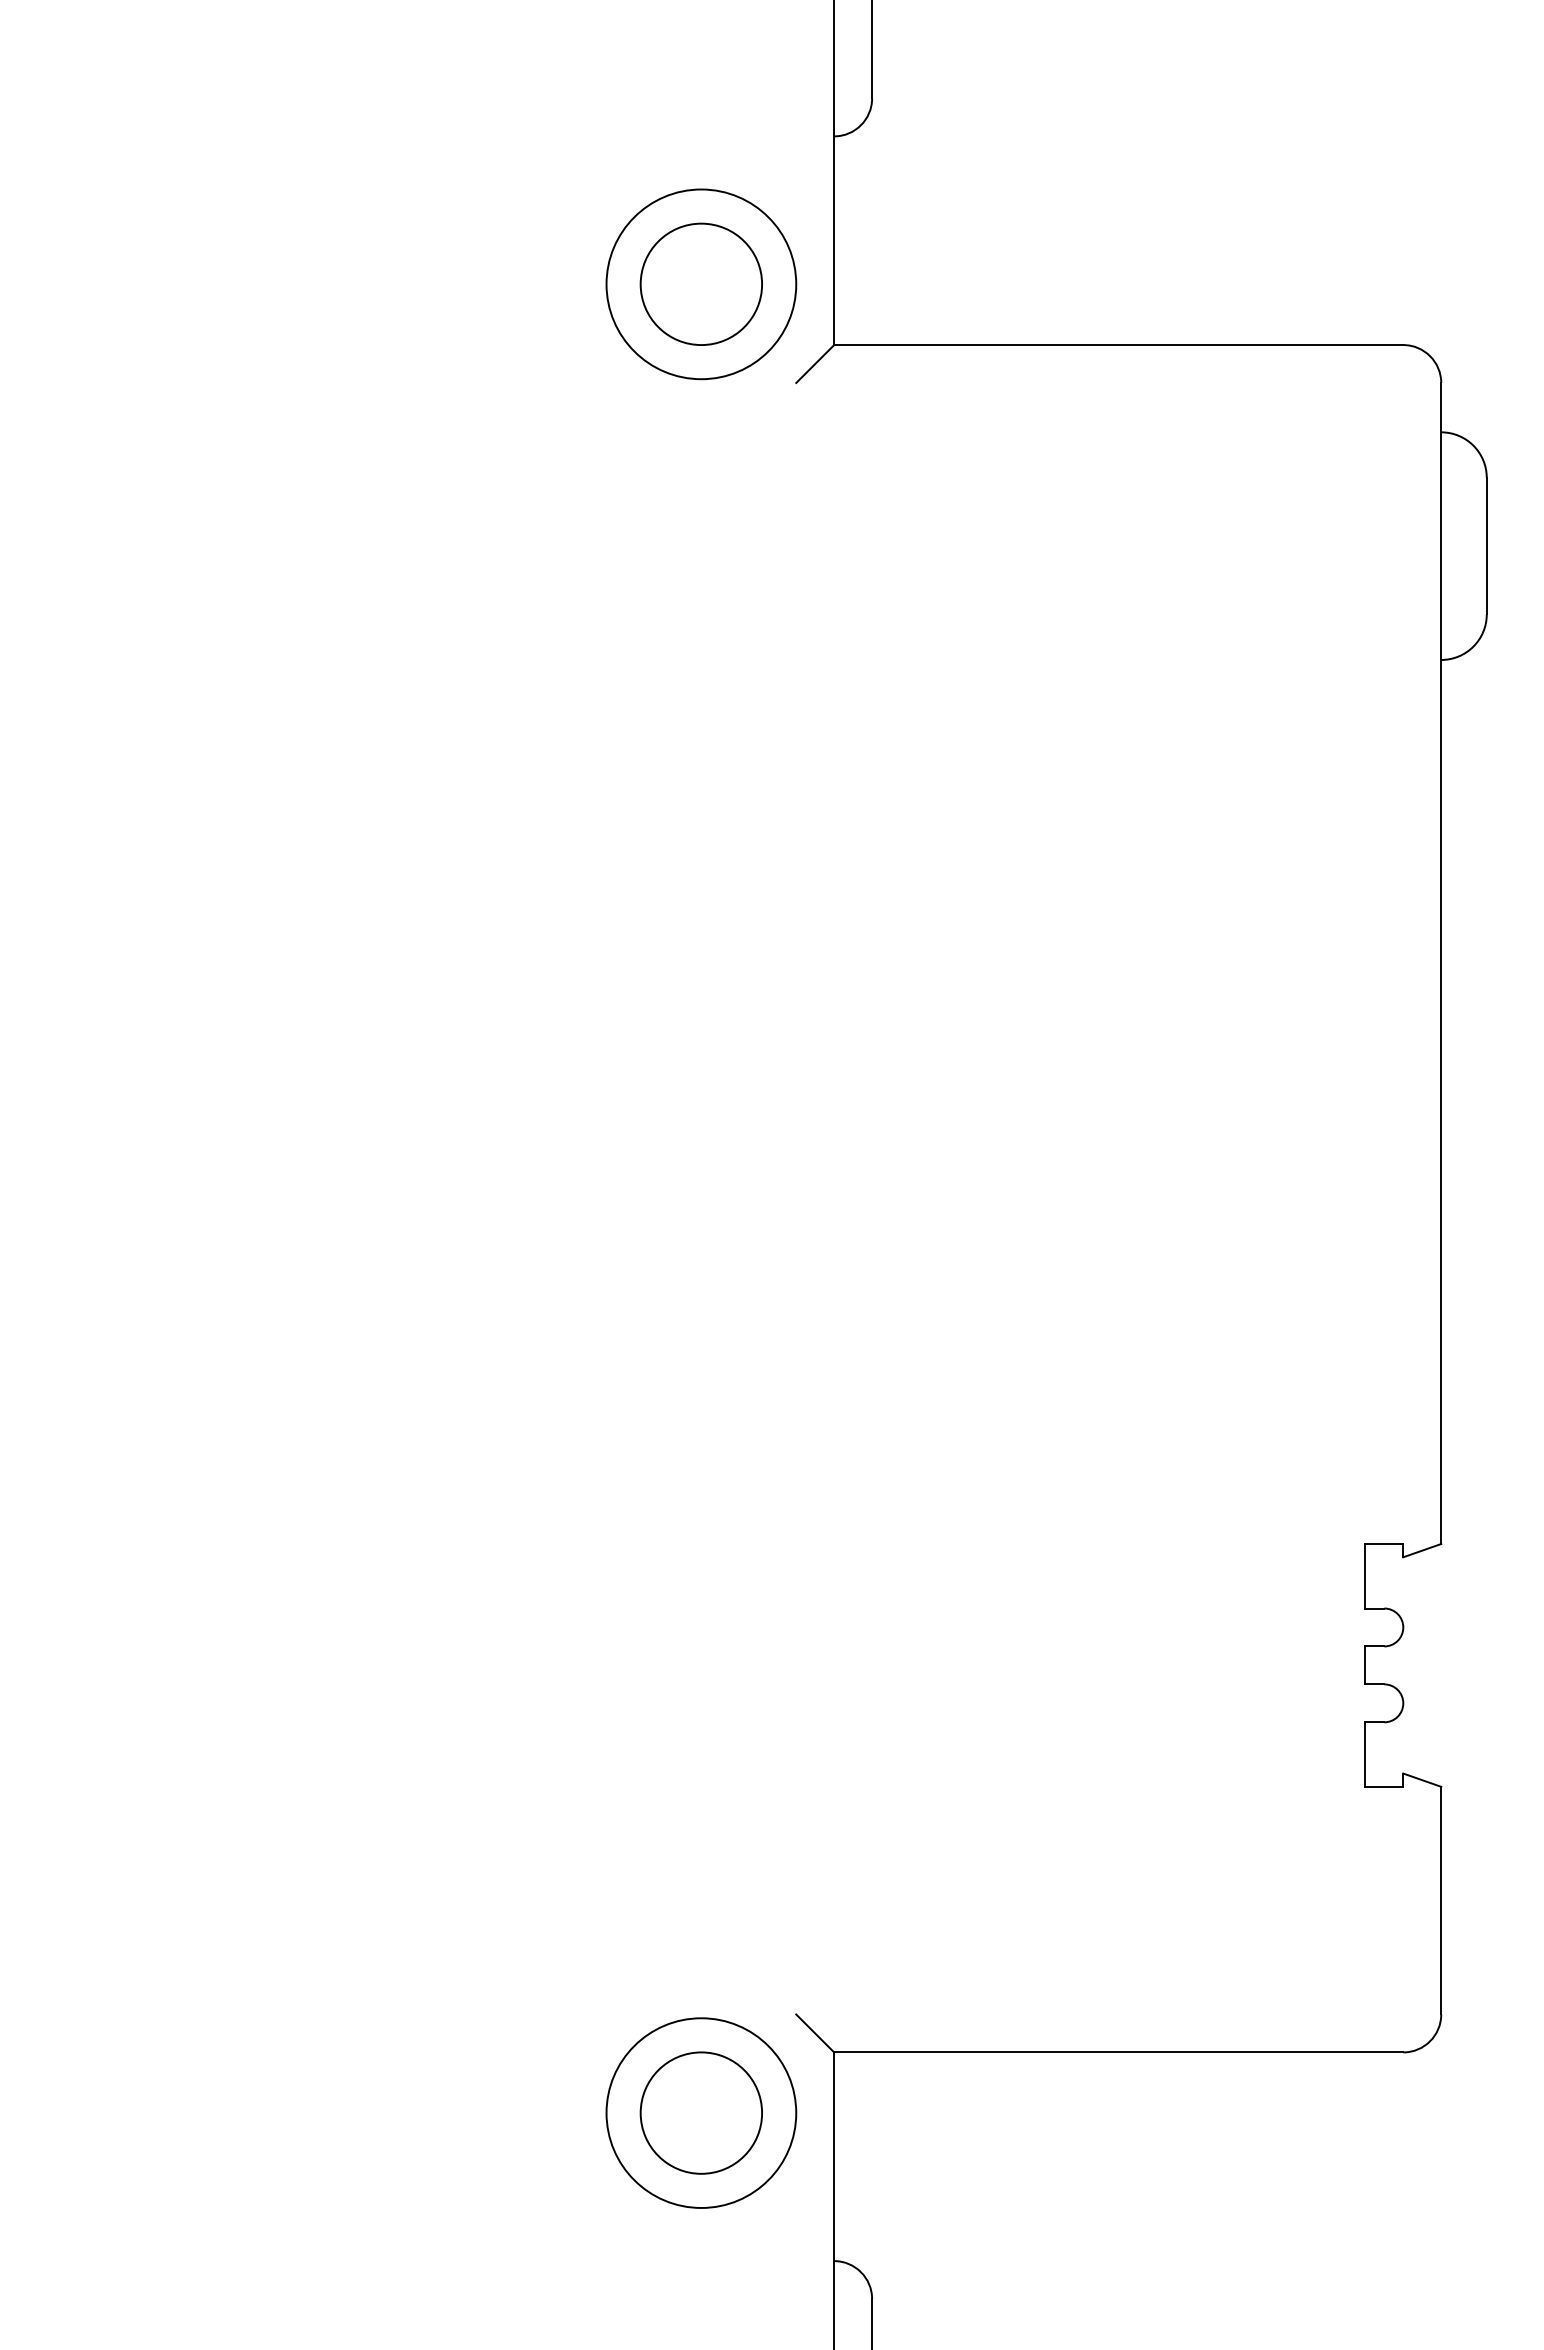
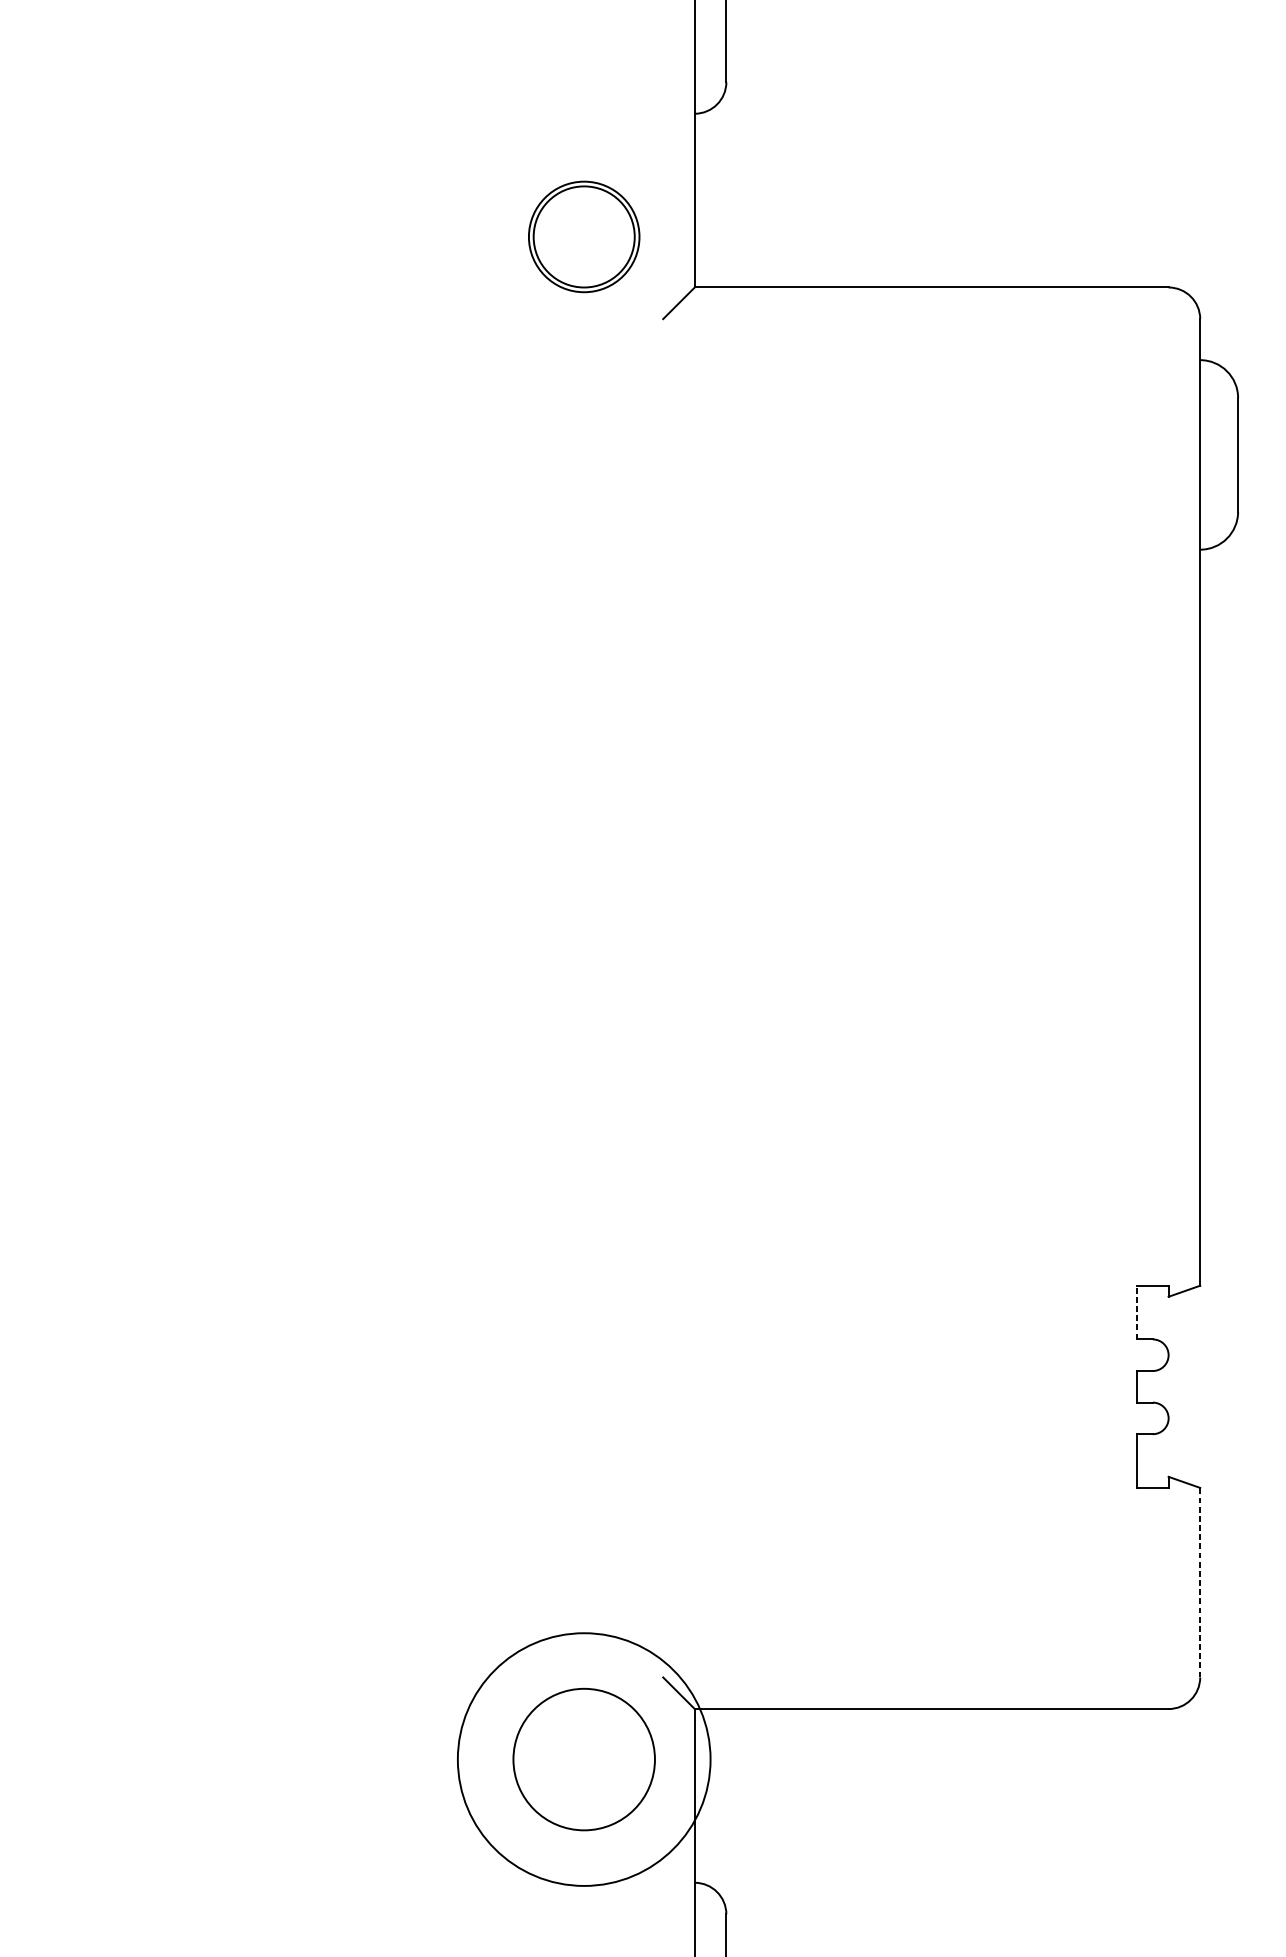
circle: (701, 284) -> (584, 237), size x0.7
line: (1365, 1575) -> (1137, 1311), solid -> dashed
line: (1441, 1900) -> (1200, 1582), solid -> dashed
circle: (701, 2112) -> (584, 1759), size x1.4
circle: (701, 2112) -> (584, 1759), size x1.6

